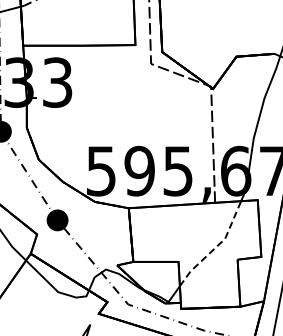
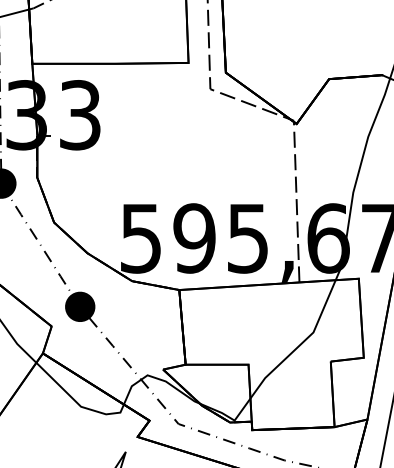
line: (215, 247) -> (299, 344), dashed -> solid

